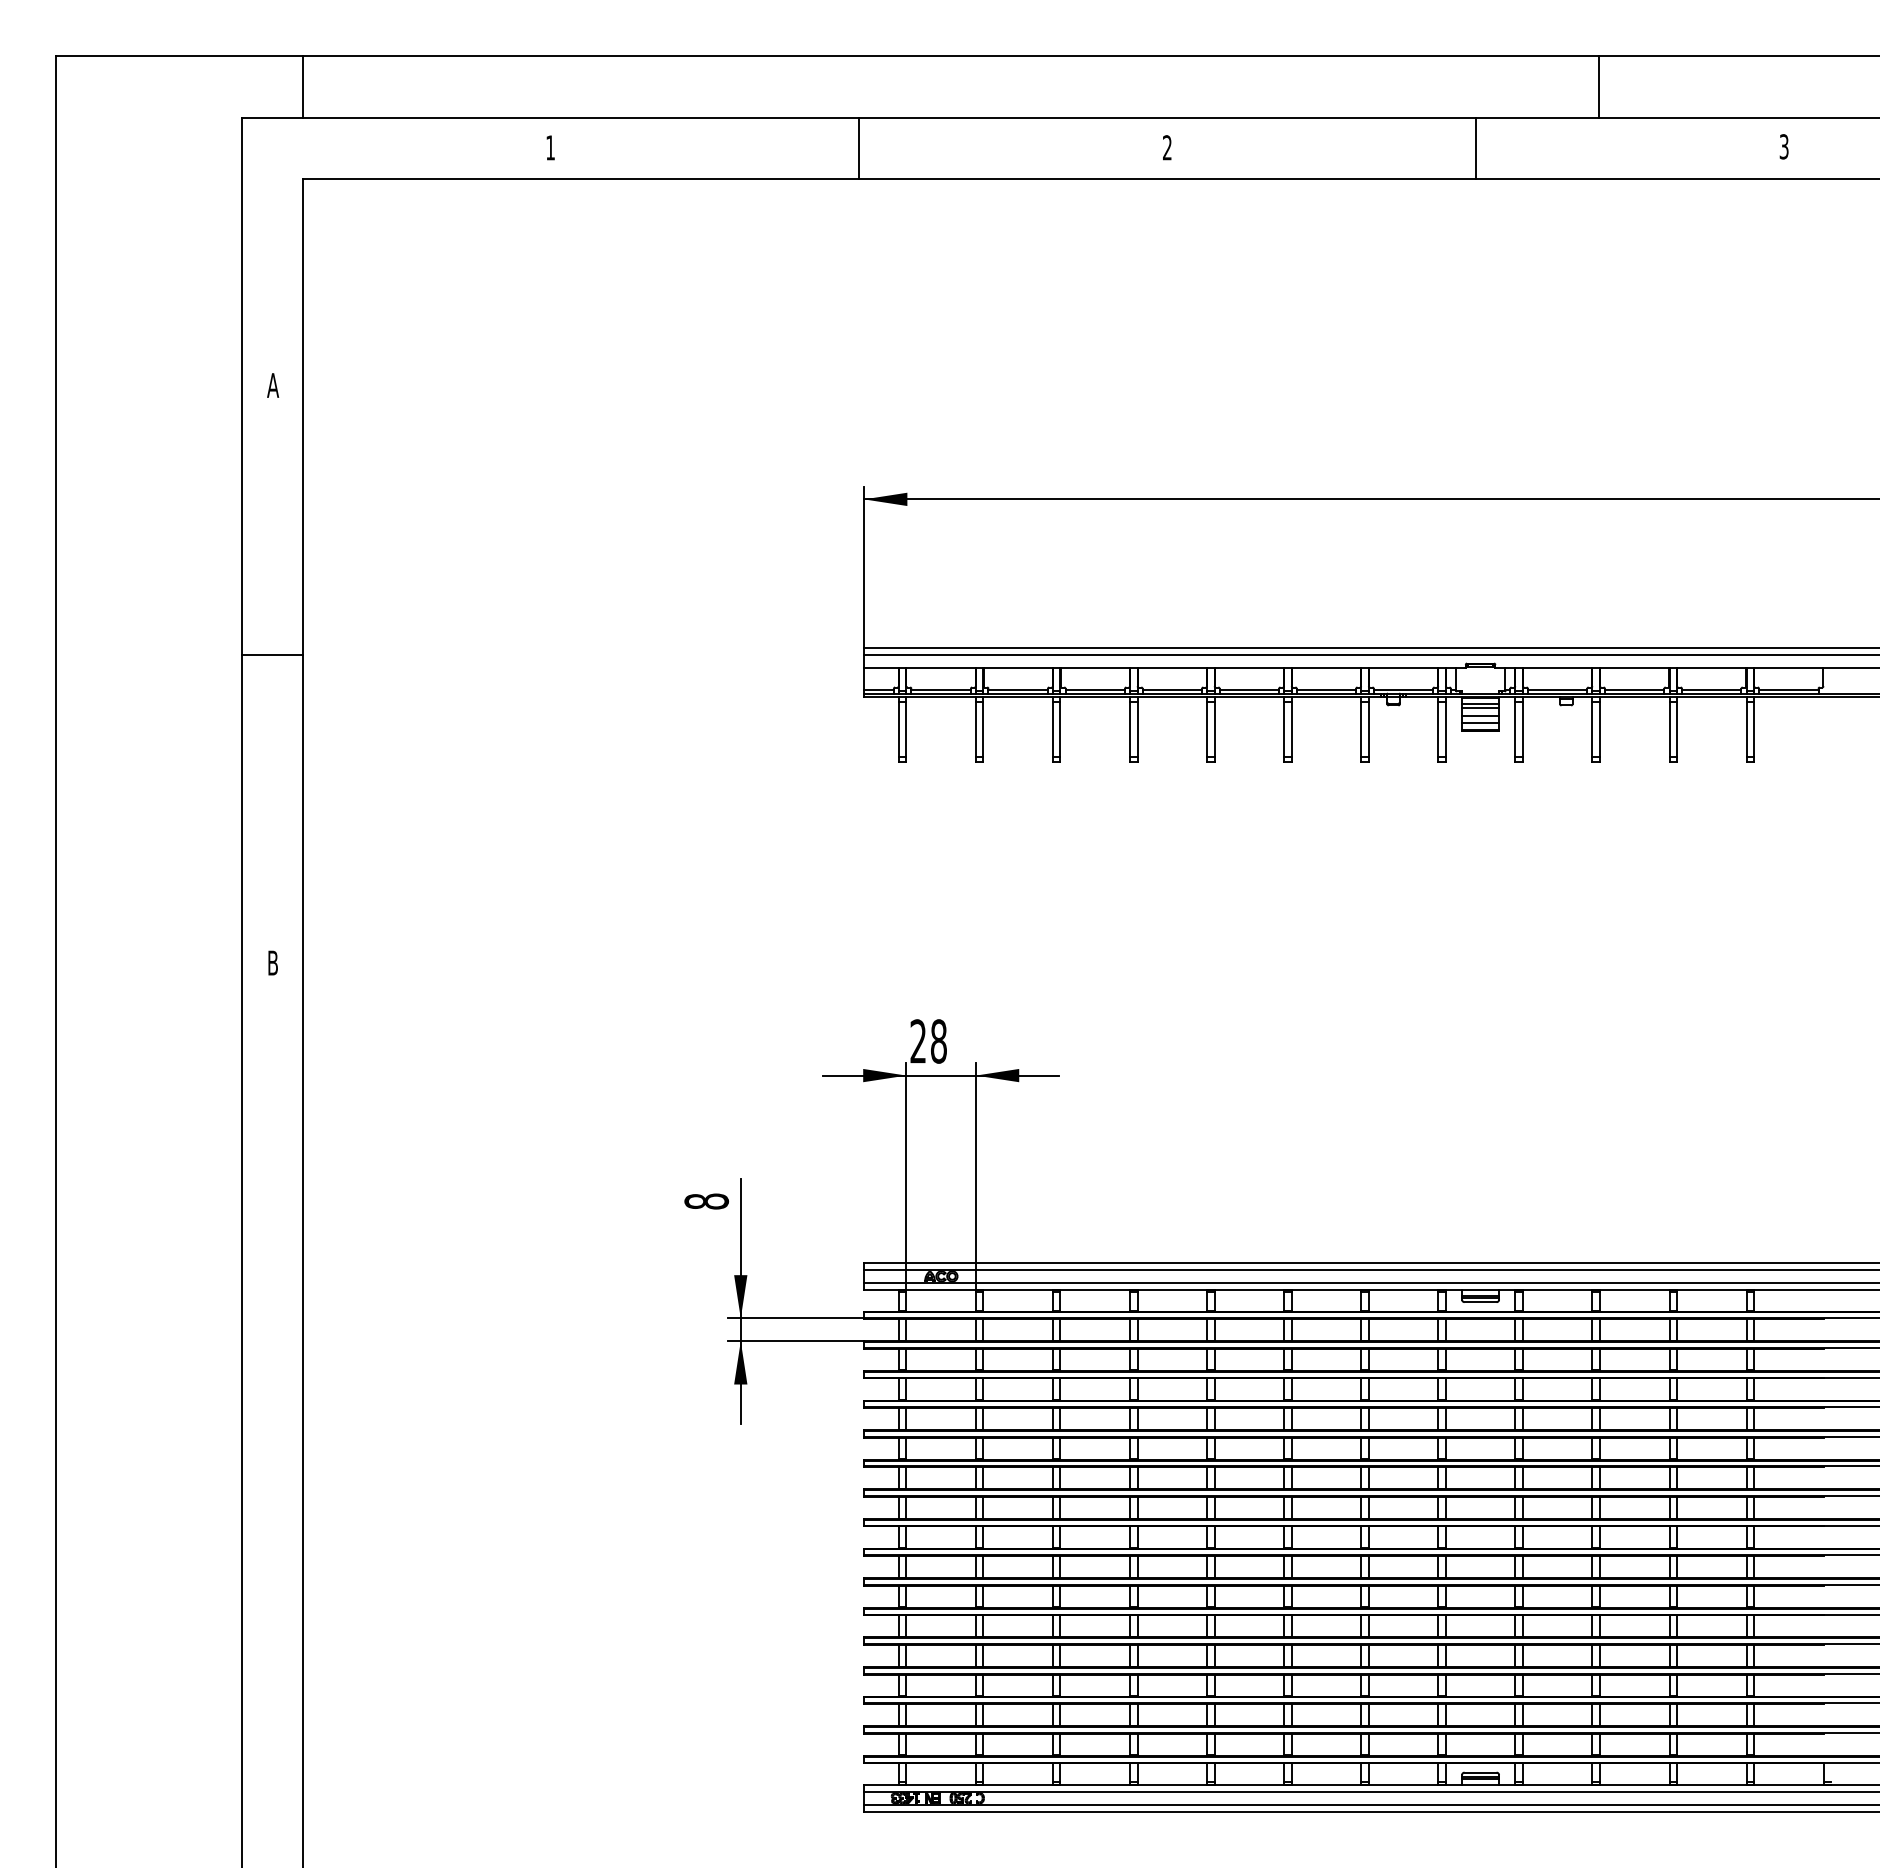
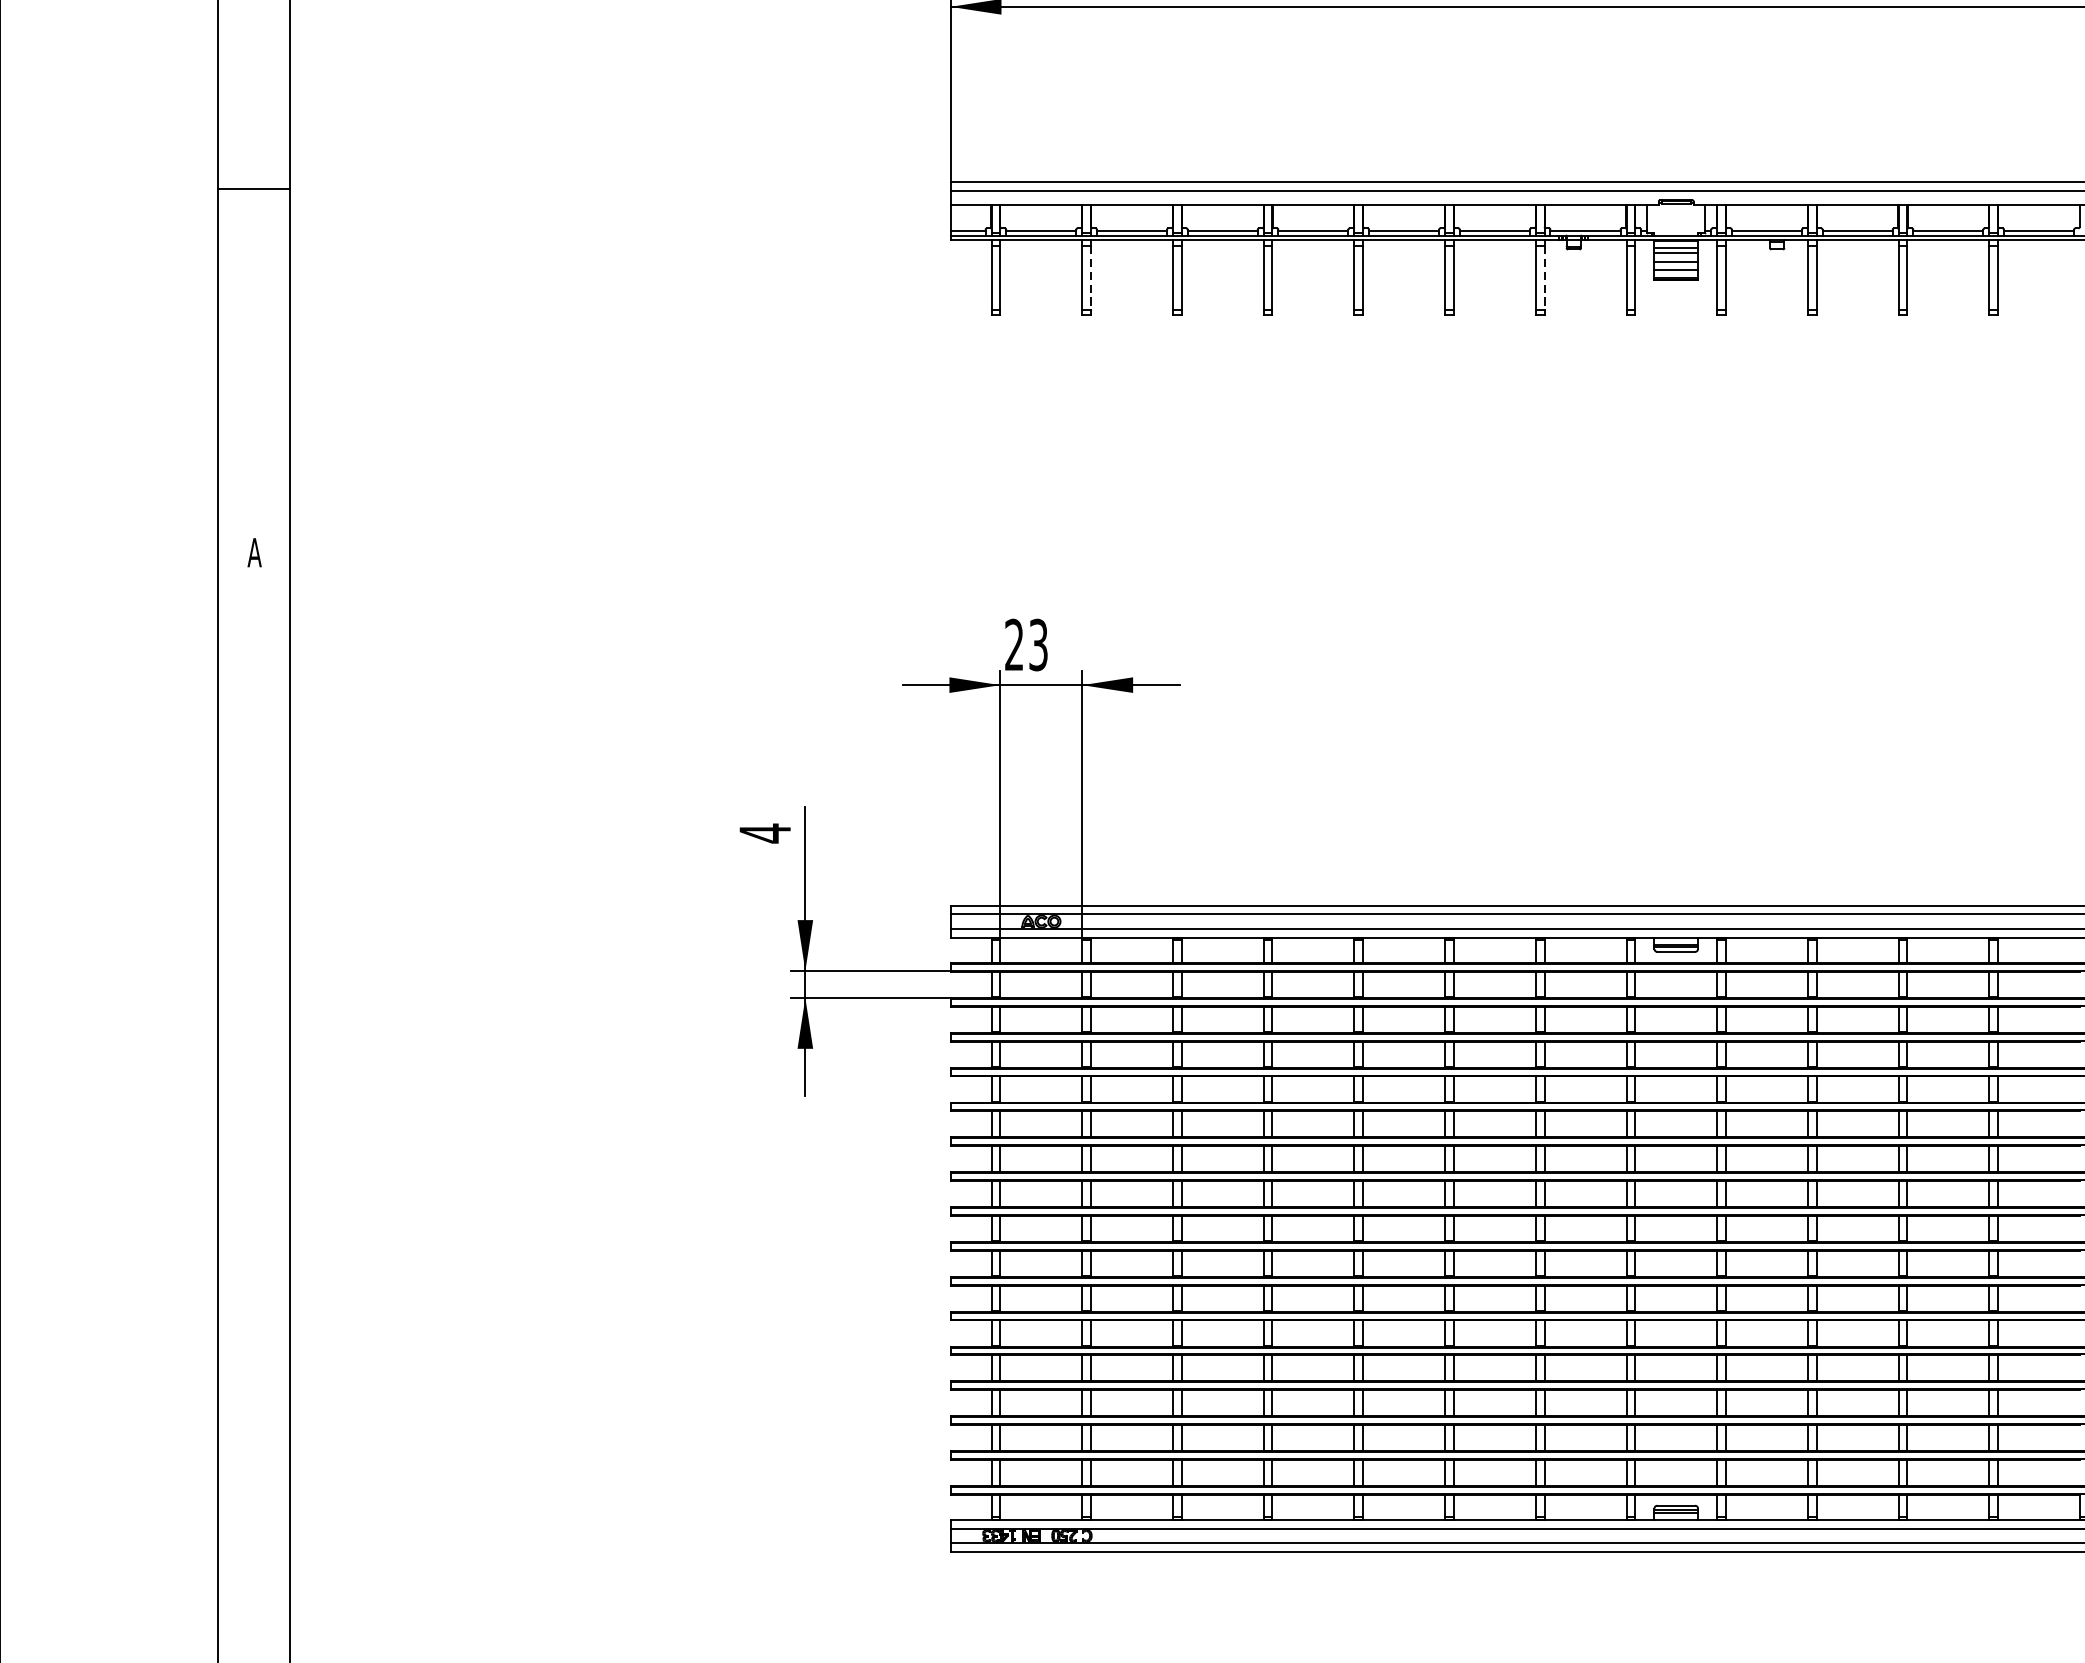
line: (983, 729) -> (1091, 277), solid -> dashed
line: (1368, 729) -> (1544, 277), solid -> dashed
text: (272, 962) -> (254, 552), B -> A
text: (938, 1041) -> (1038, 645), 28 -> 23
text: (706, 1201) -> (764, 833), 8 -> 4

